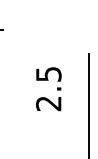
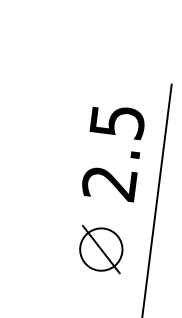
text: (48, 89) -> (112, 153), moved
part: (65, 135) -> (100, 250), added

